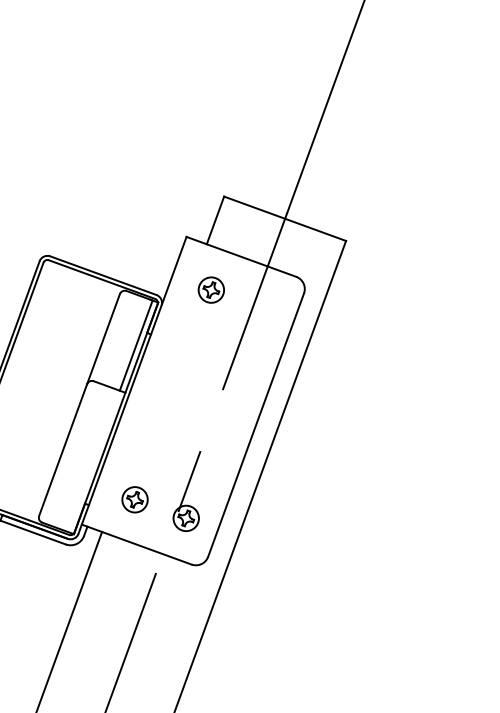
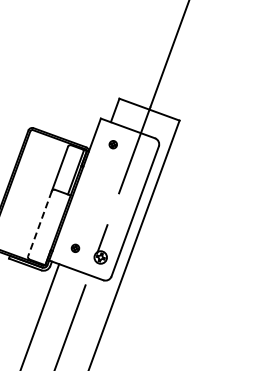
part: (212, 289) -> (113, 144), size x0.6
line: (64, 449) -> (40, 223), solid -> dashed
part: (135, 500) -> (75, 248), size x0.6

